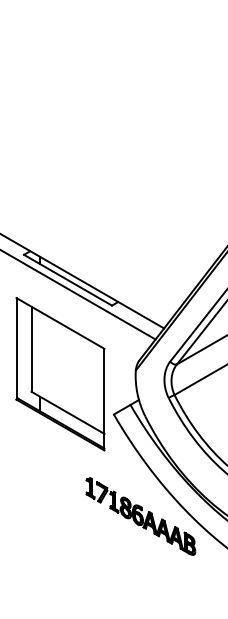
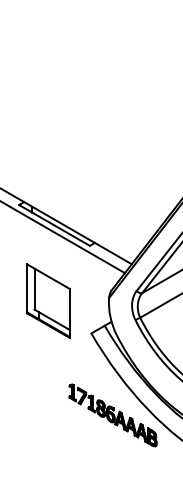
part: (60, 374) -> (48, 301), size x0.6

